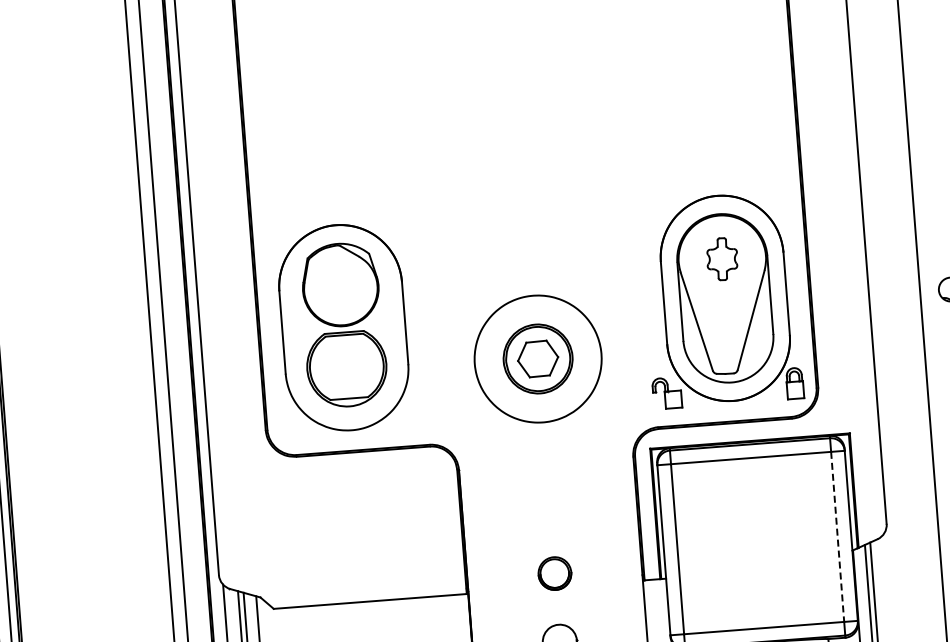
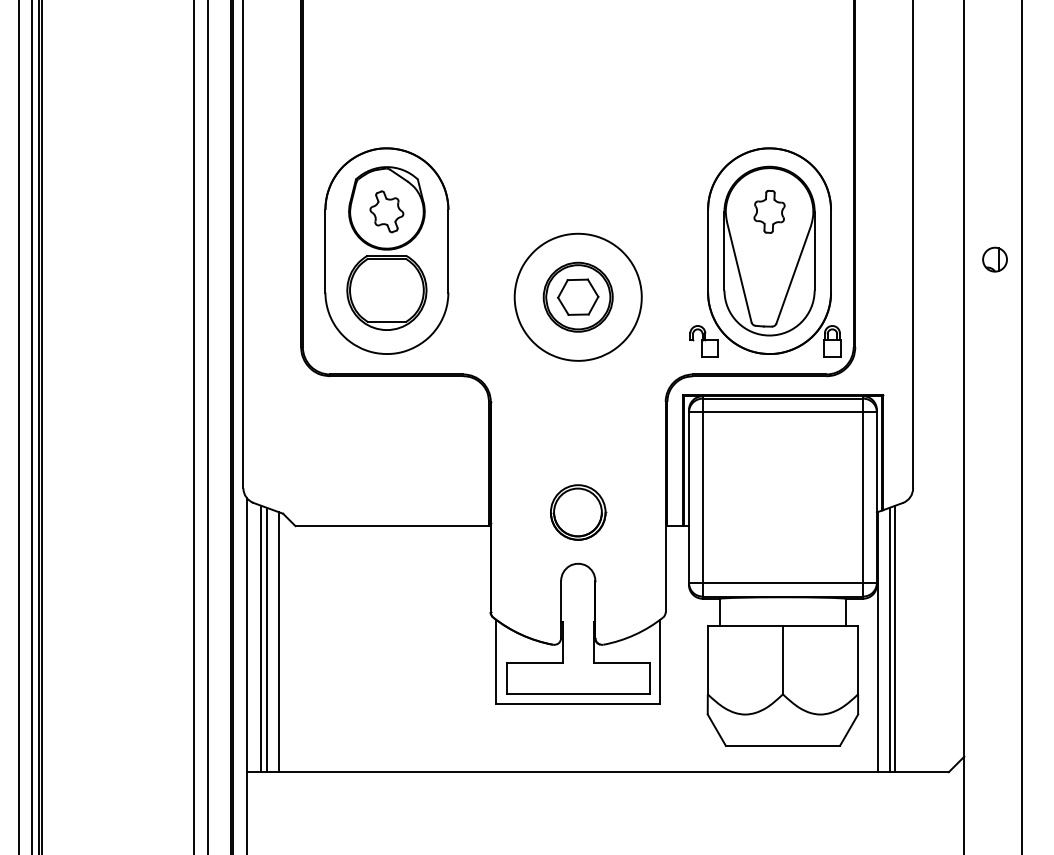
part: (340, 288) -> (386, 211), added
line: (837, 537) -> (863, 498), dashed -> solid
part: (554, 573) -> (578, 512), size x1.67

